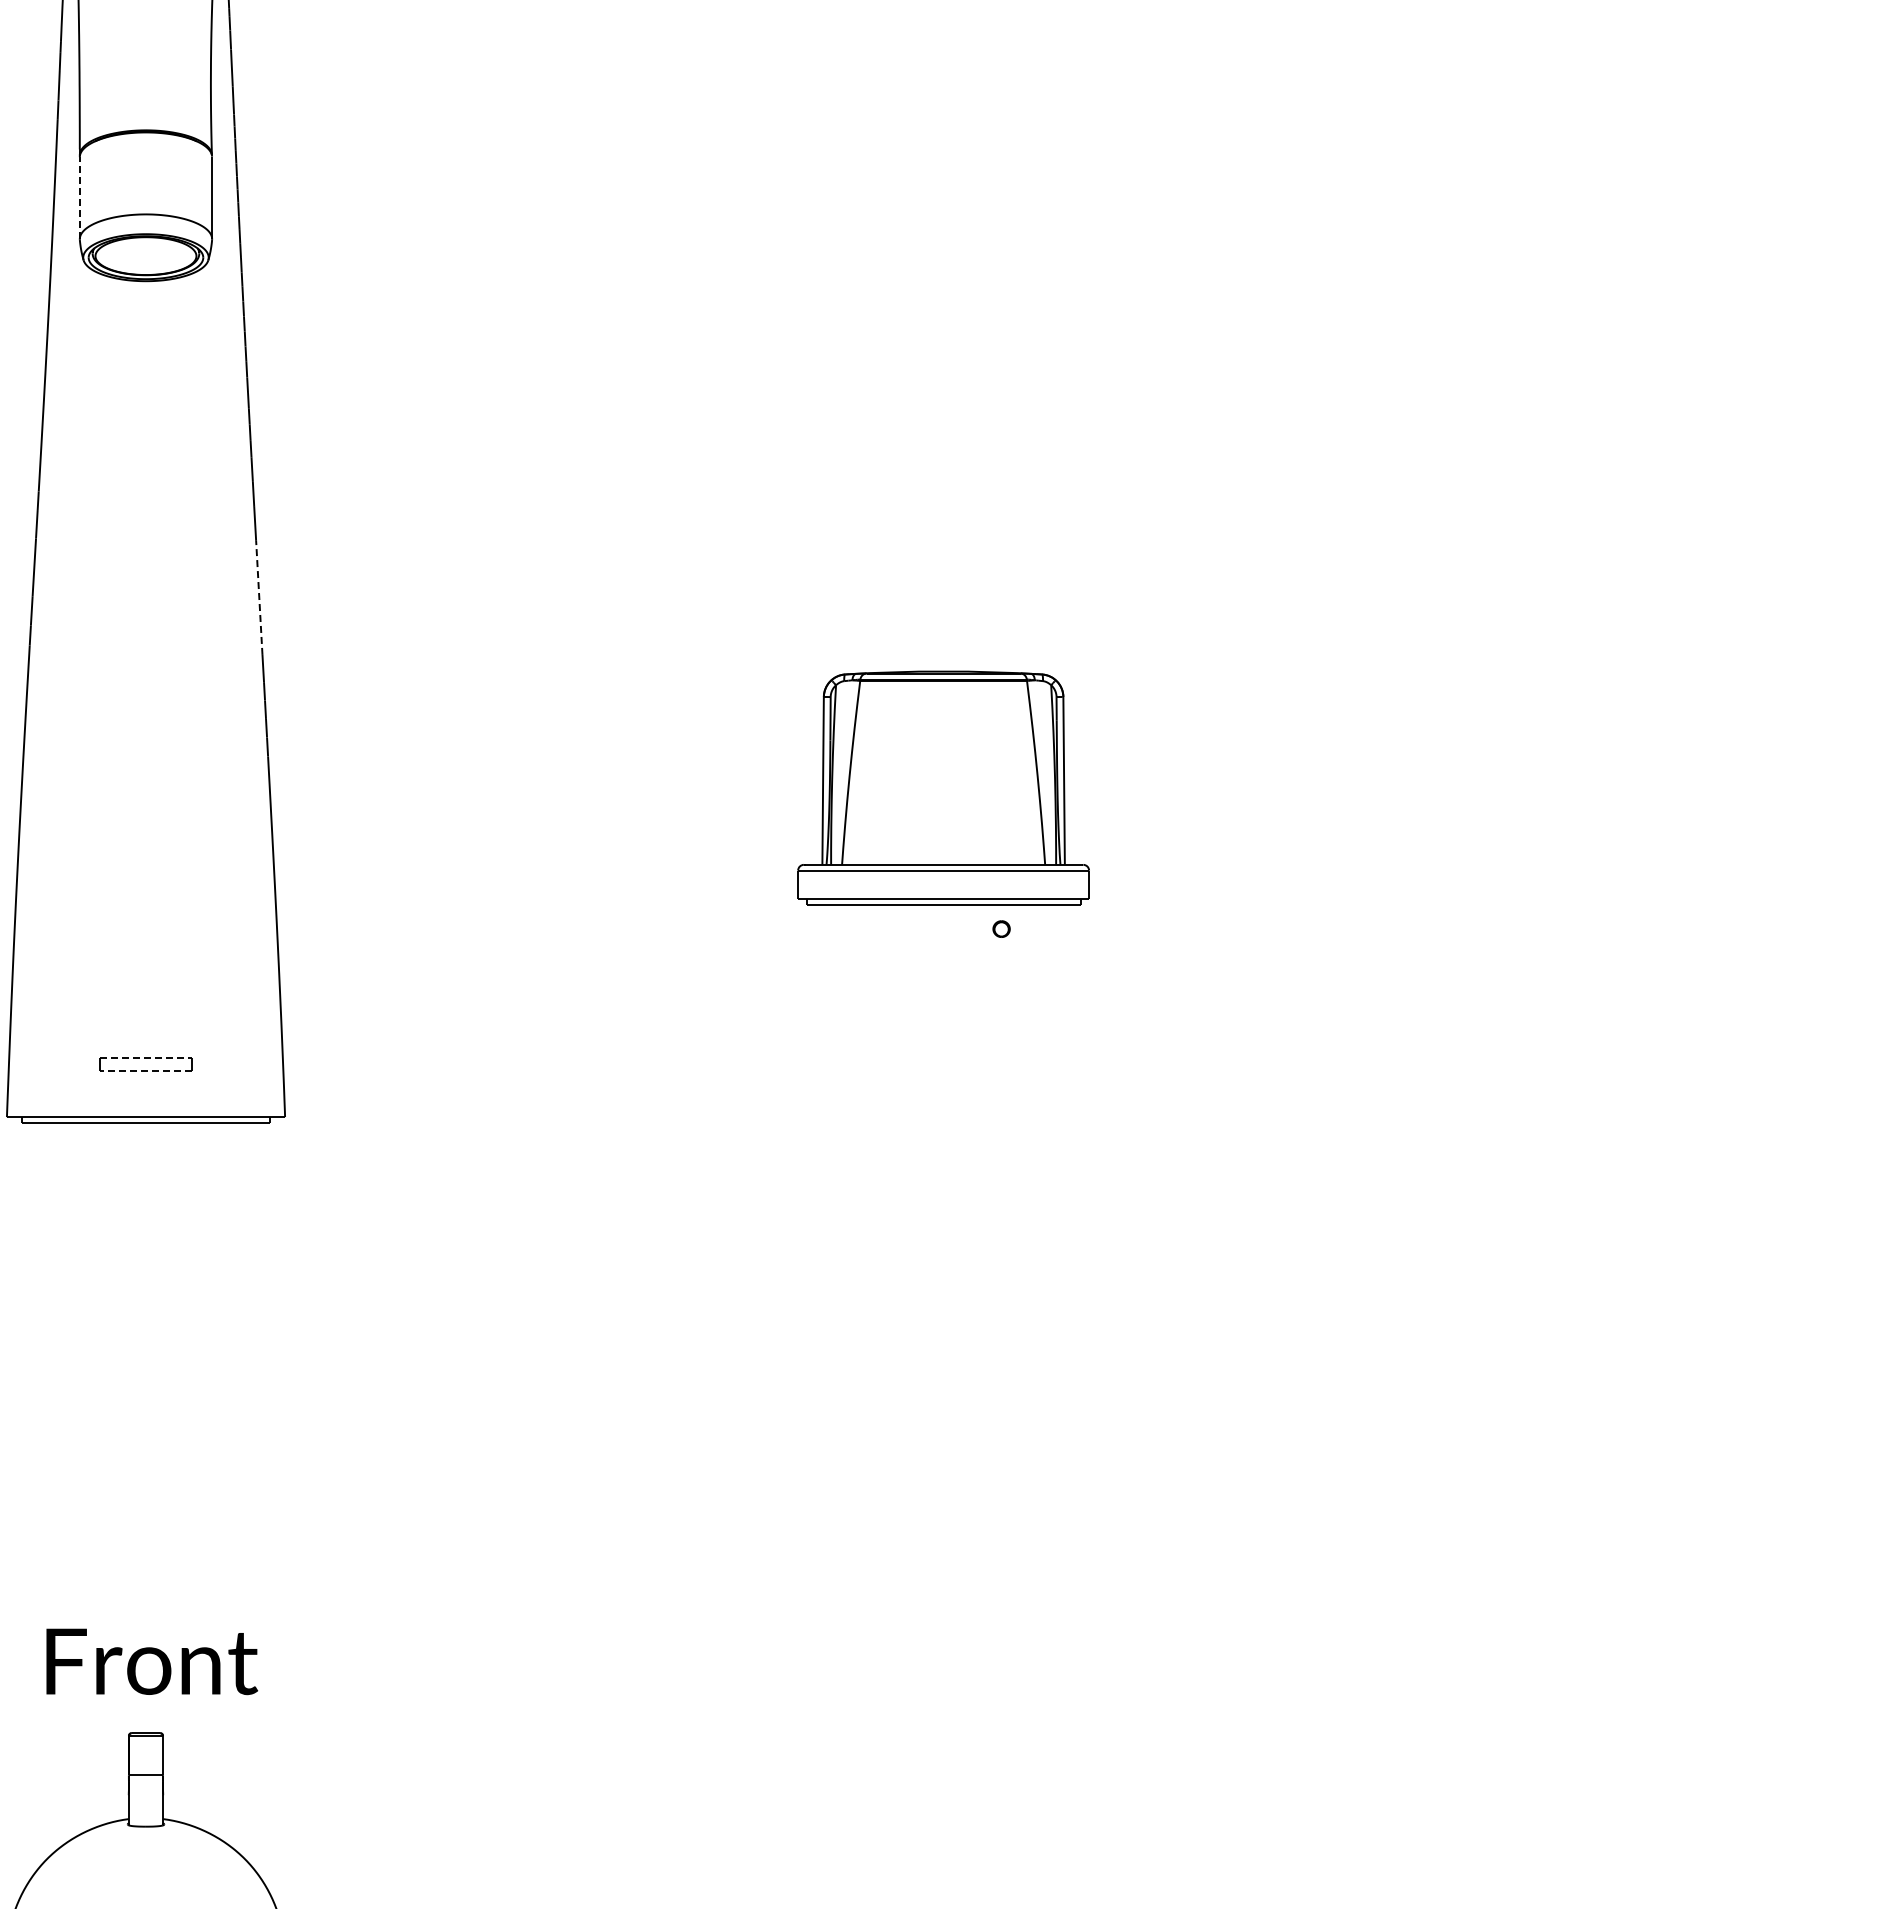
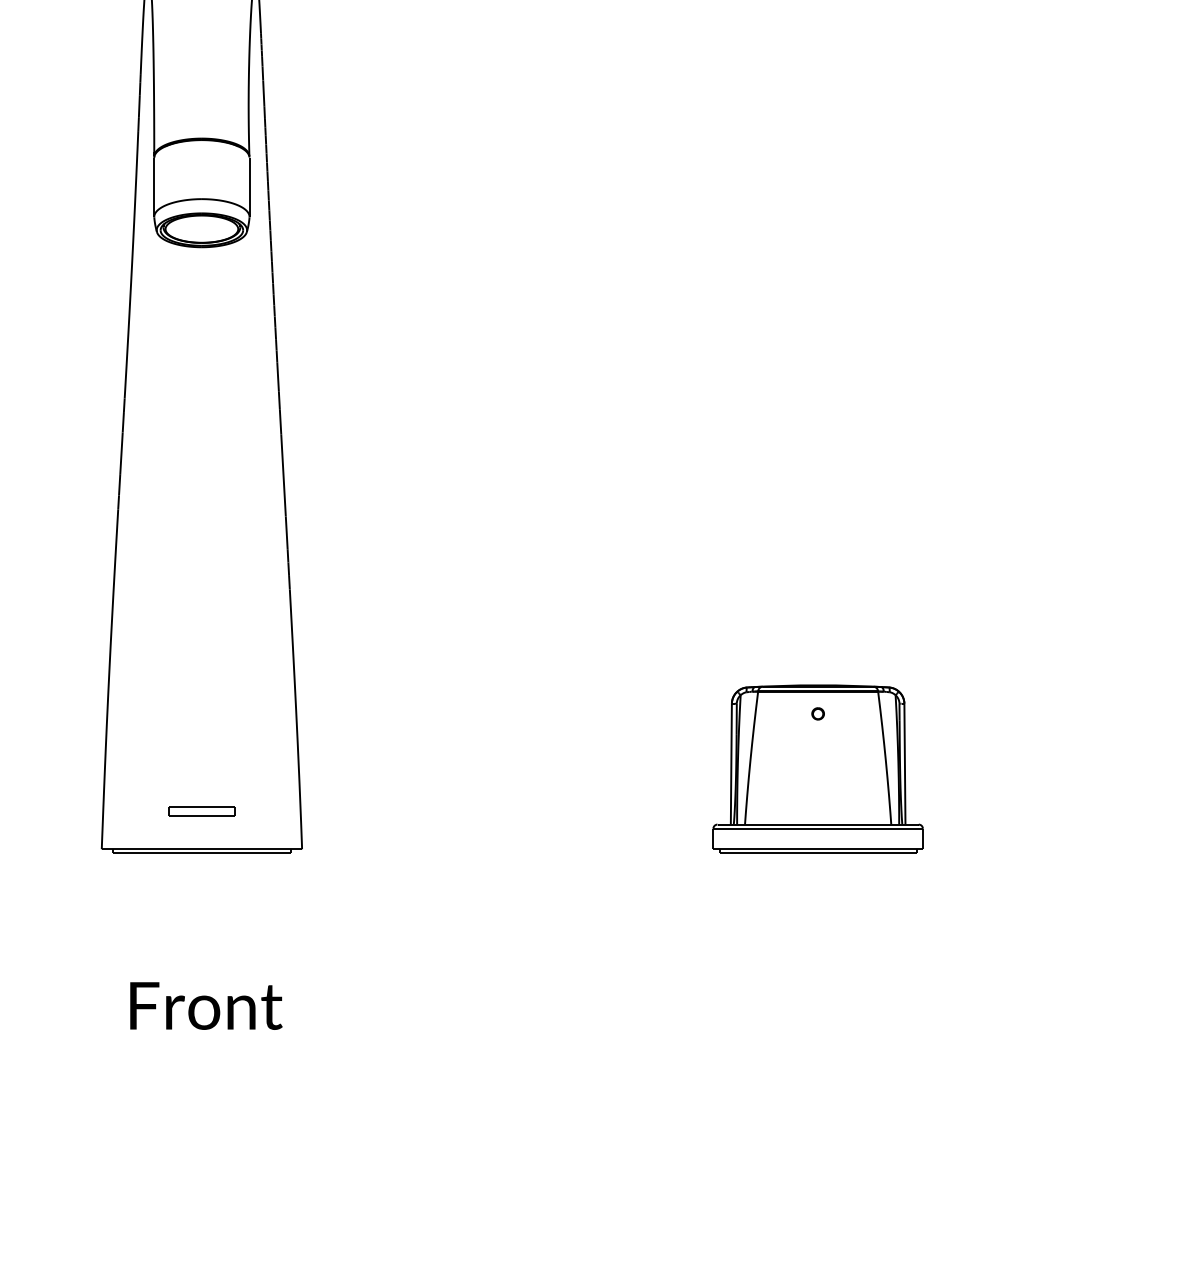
line: (79, 198) -> (154, 187), dashed -> solid
line: (259, 597) -> (283, 475), dashed -> solid
part: (943, 787) -> (818, 768), moved
line: (145, 1057) -> (201, 806), dashed -> solid
line: (145, 1071) -> (201, 816), dashed -> solid
text: (152, 1661) -> (206, 1005), moved

